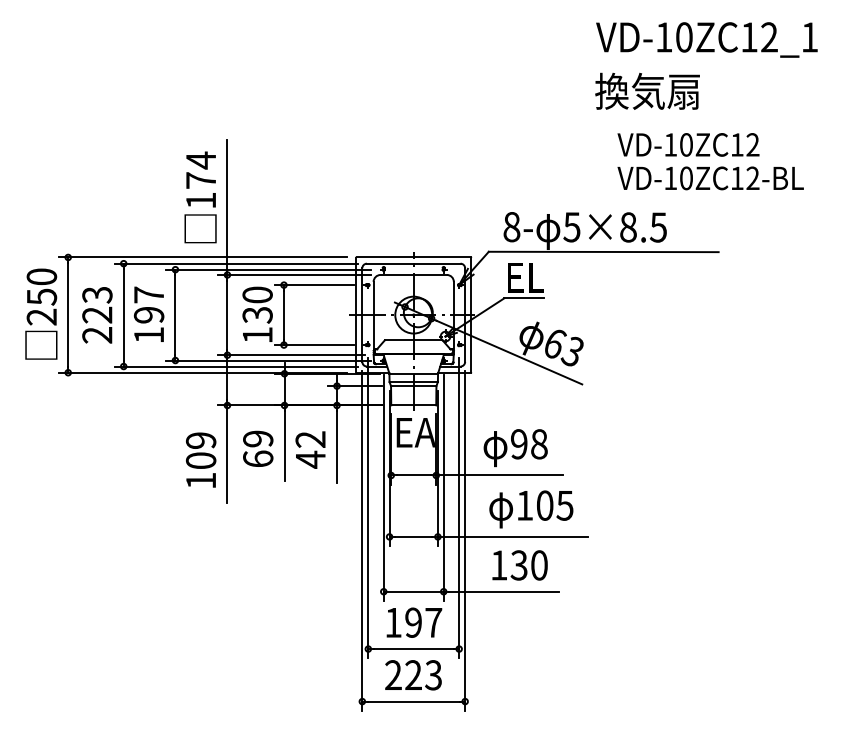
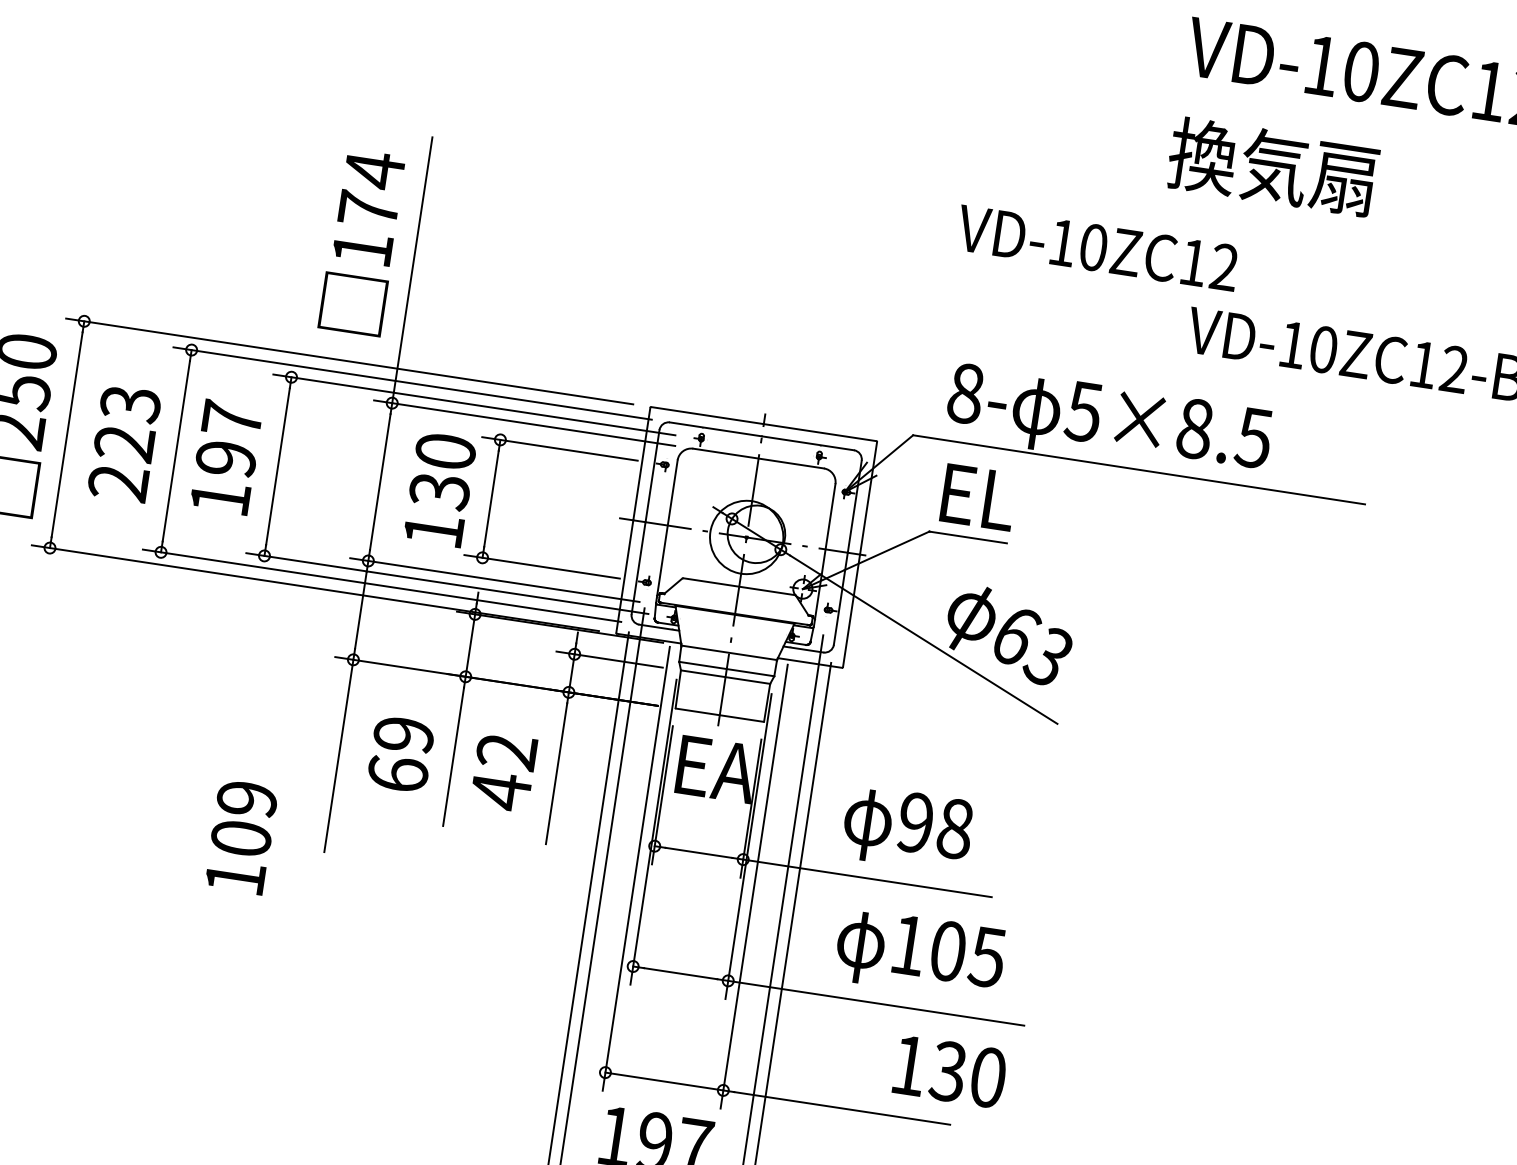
text: (688, 144) -> (1097, 247), moved
text: (201, 459) -> (242, 836), moved
text: (519, 565) -> (949, 1071), moved

